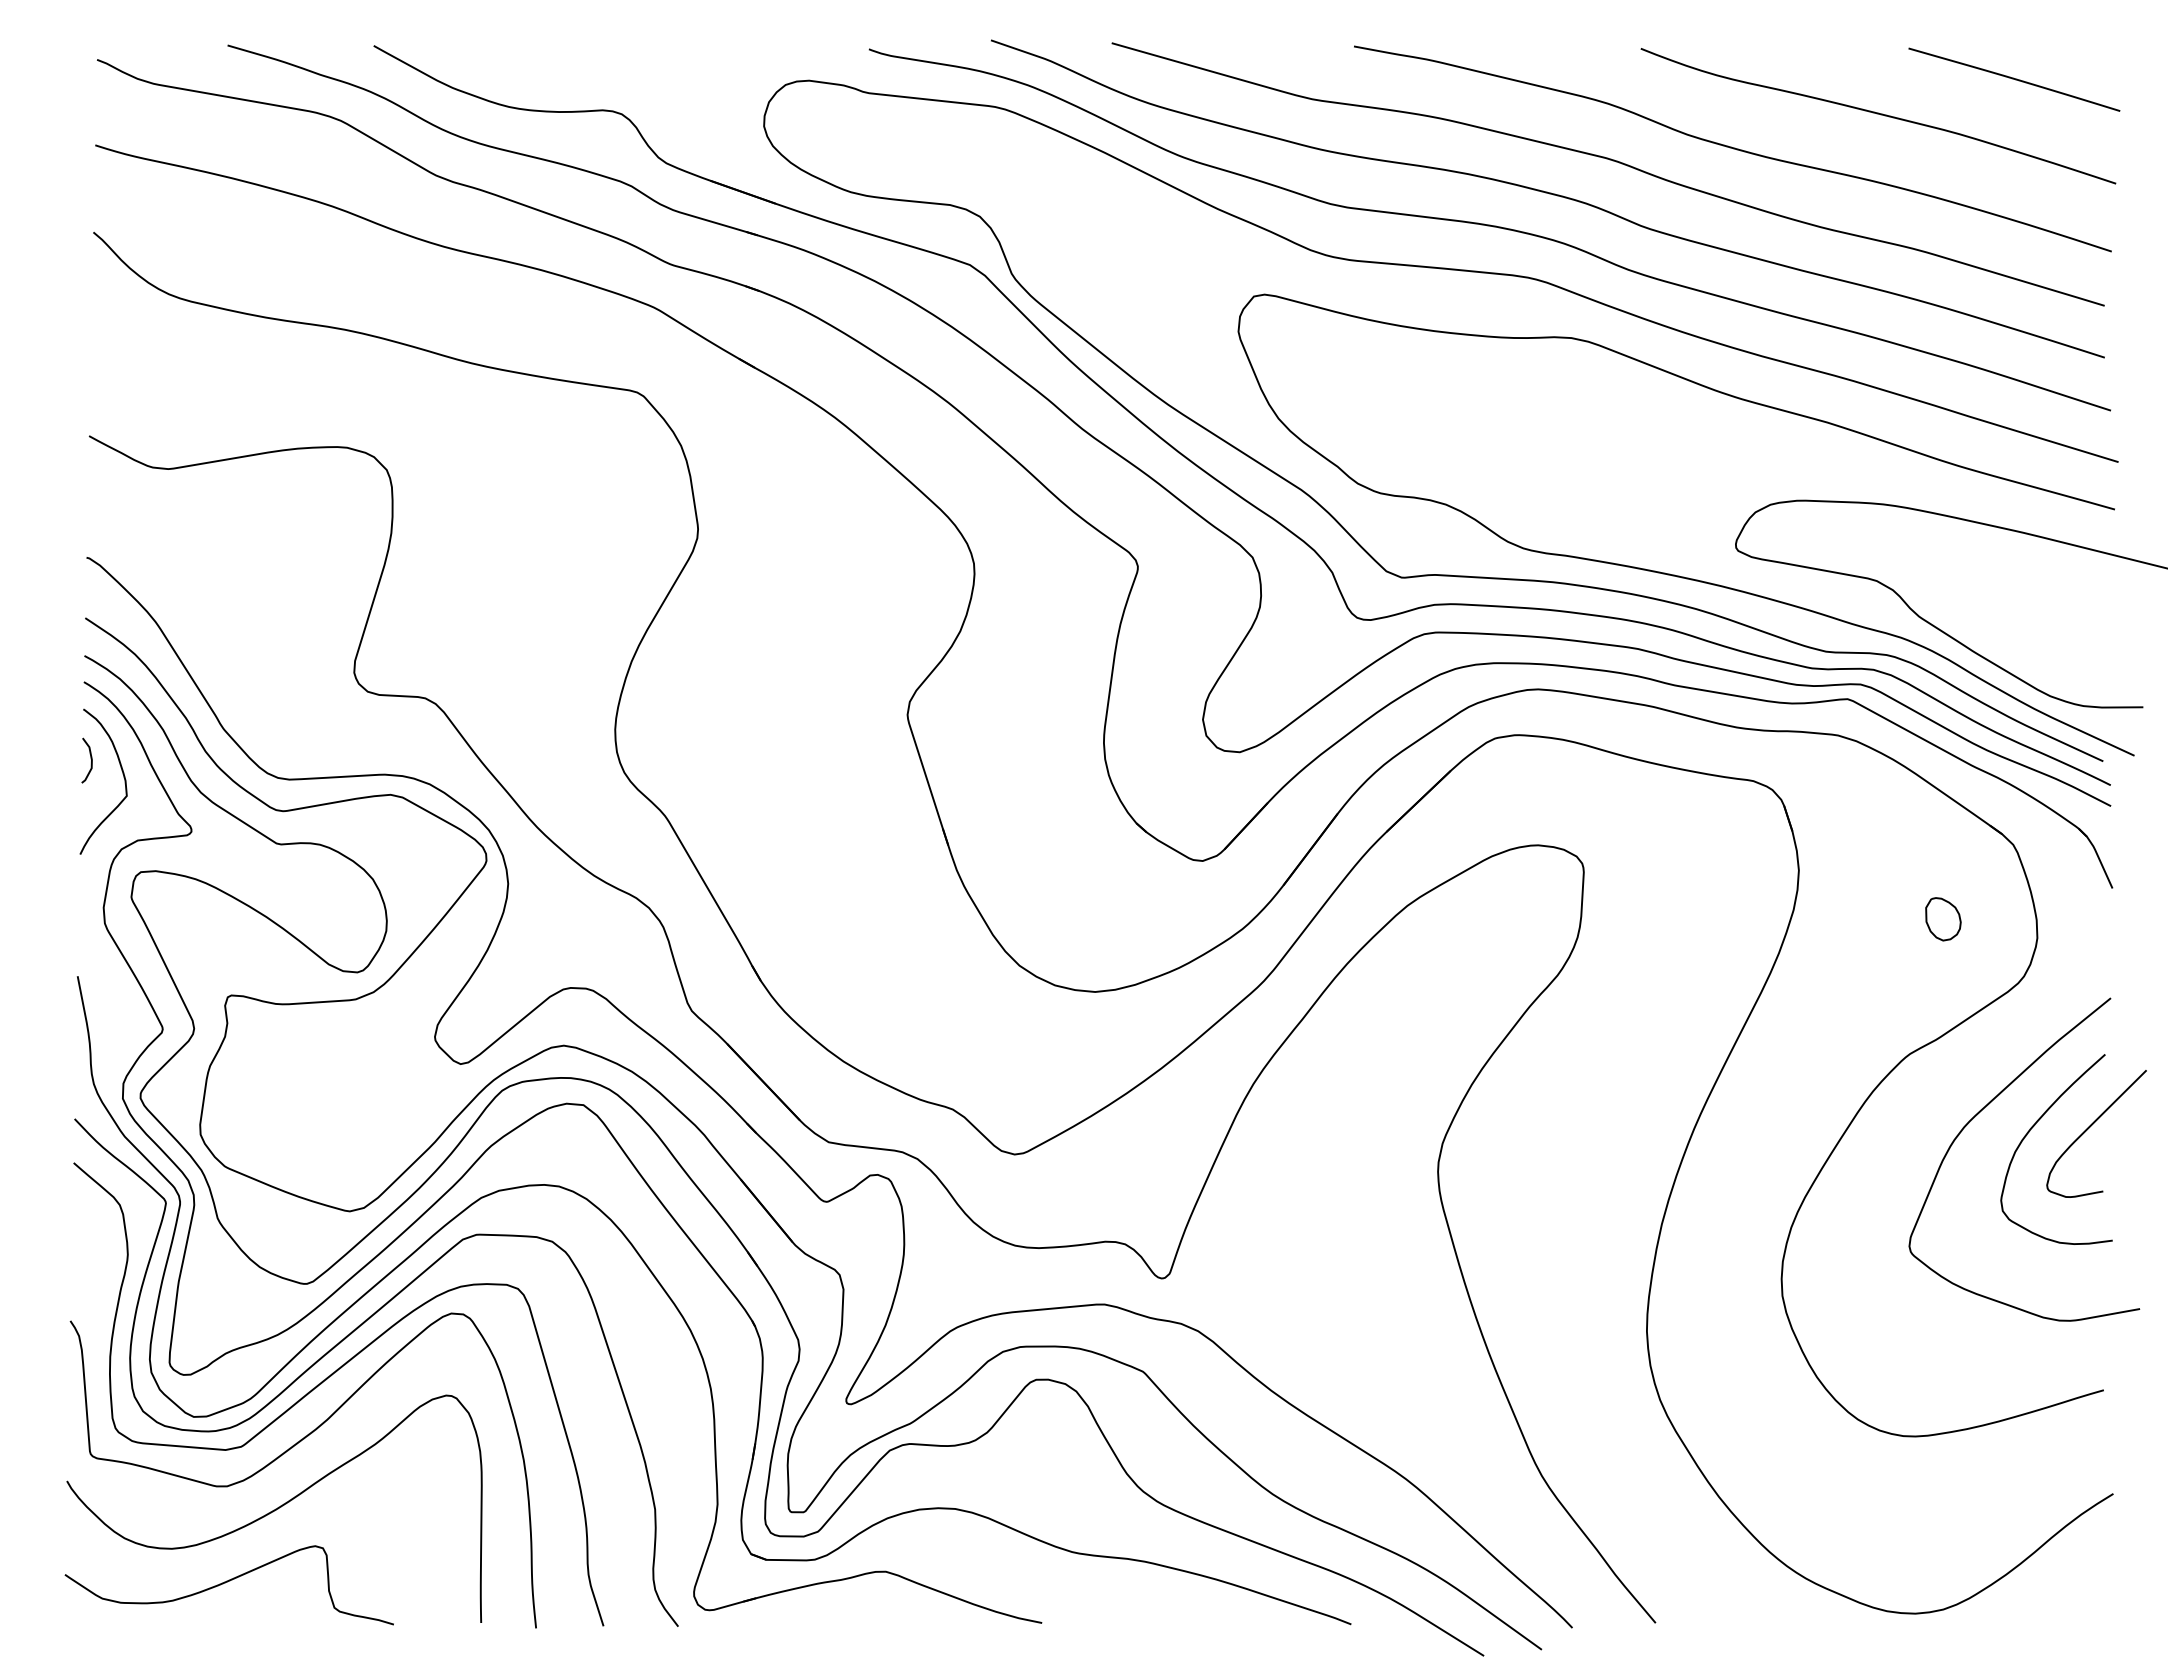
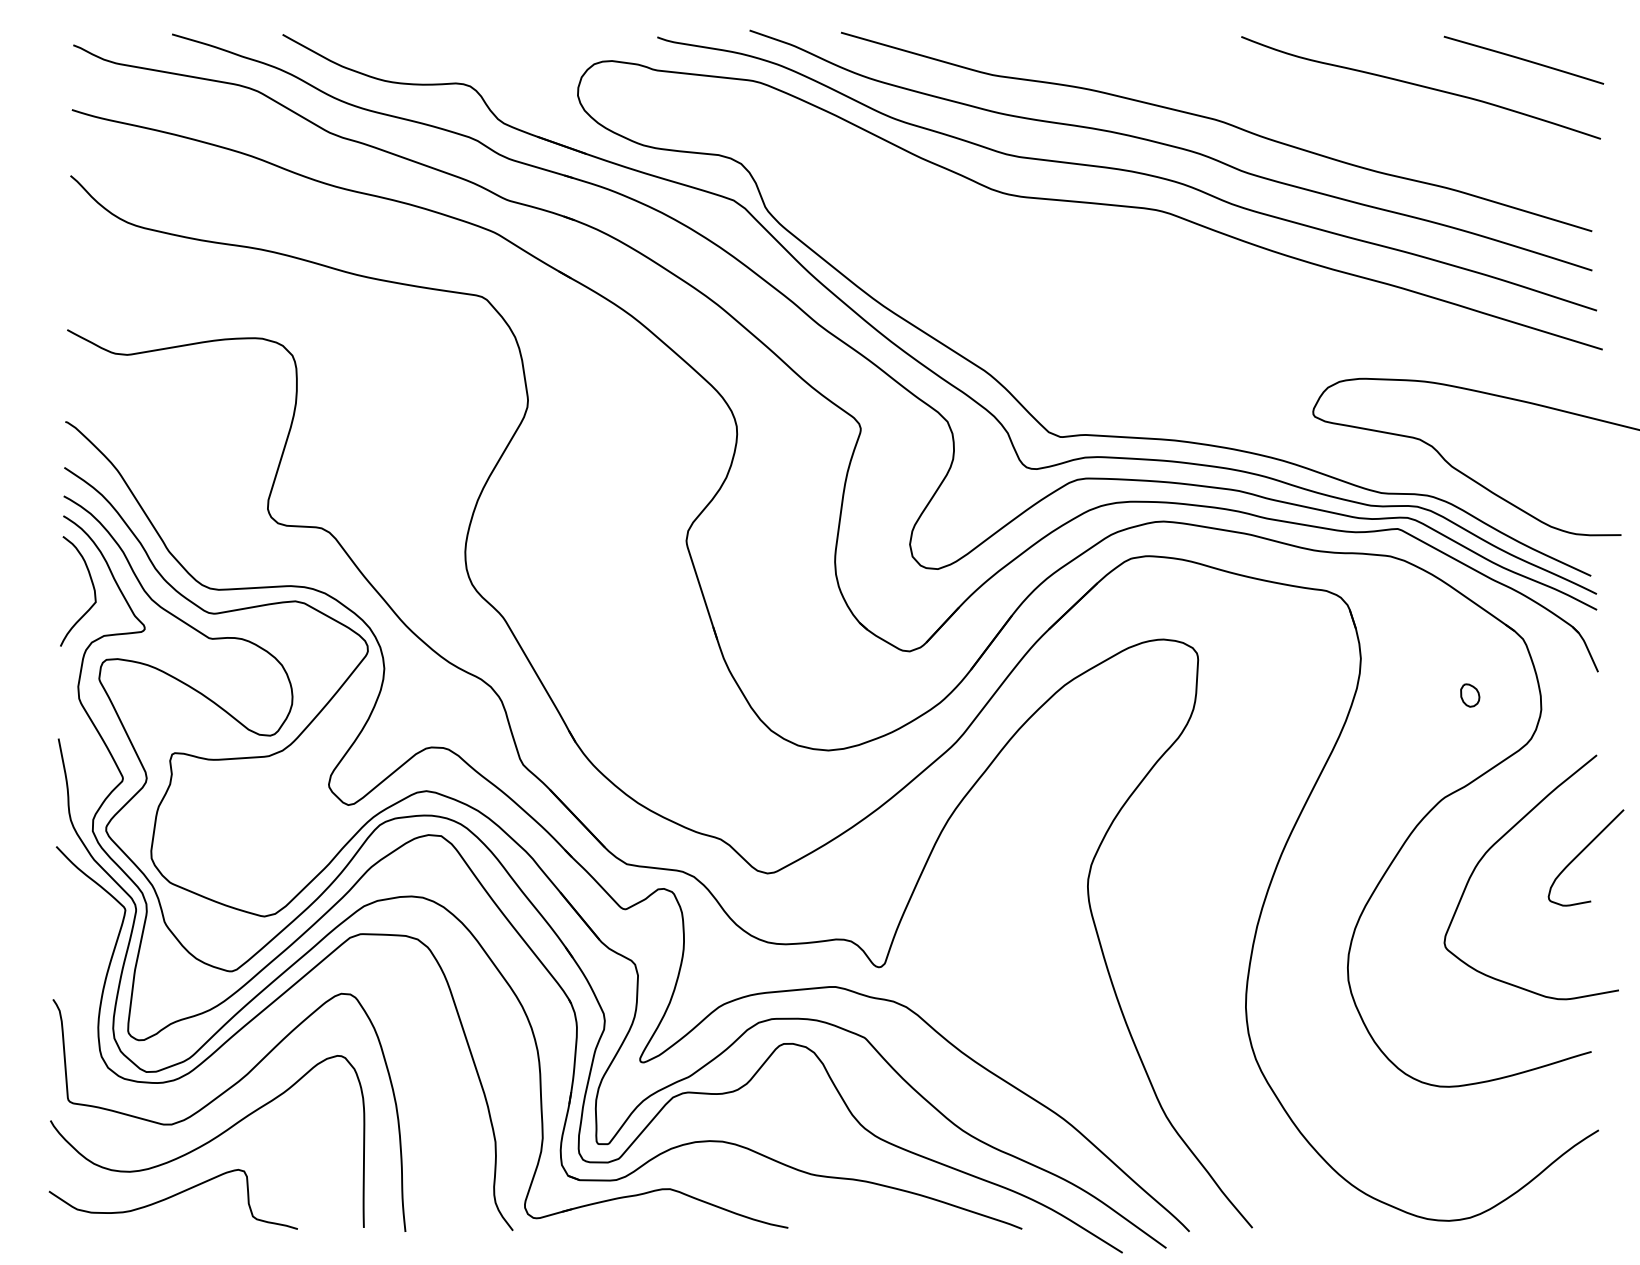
curve: (1732, 148) -> (1310, 112), removed
curve: (1674, 574) -> (1266, 434), removed
curve: (90, 759) -> (68, 574), removed
part: (1943, 919) -> (1470, 695), size x0.7
curve: (2030, 1131) -> (1536, 856), removed
curve: (326, 1380) -> (246, 1044), removed

